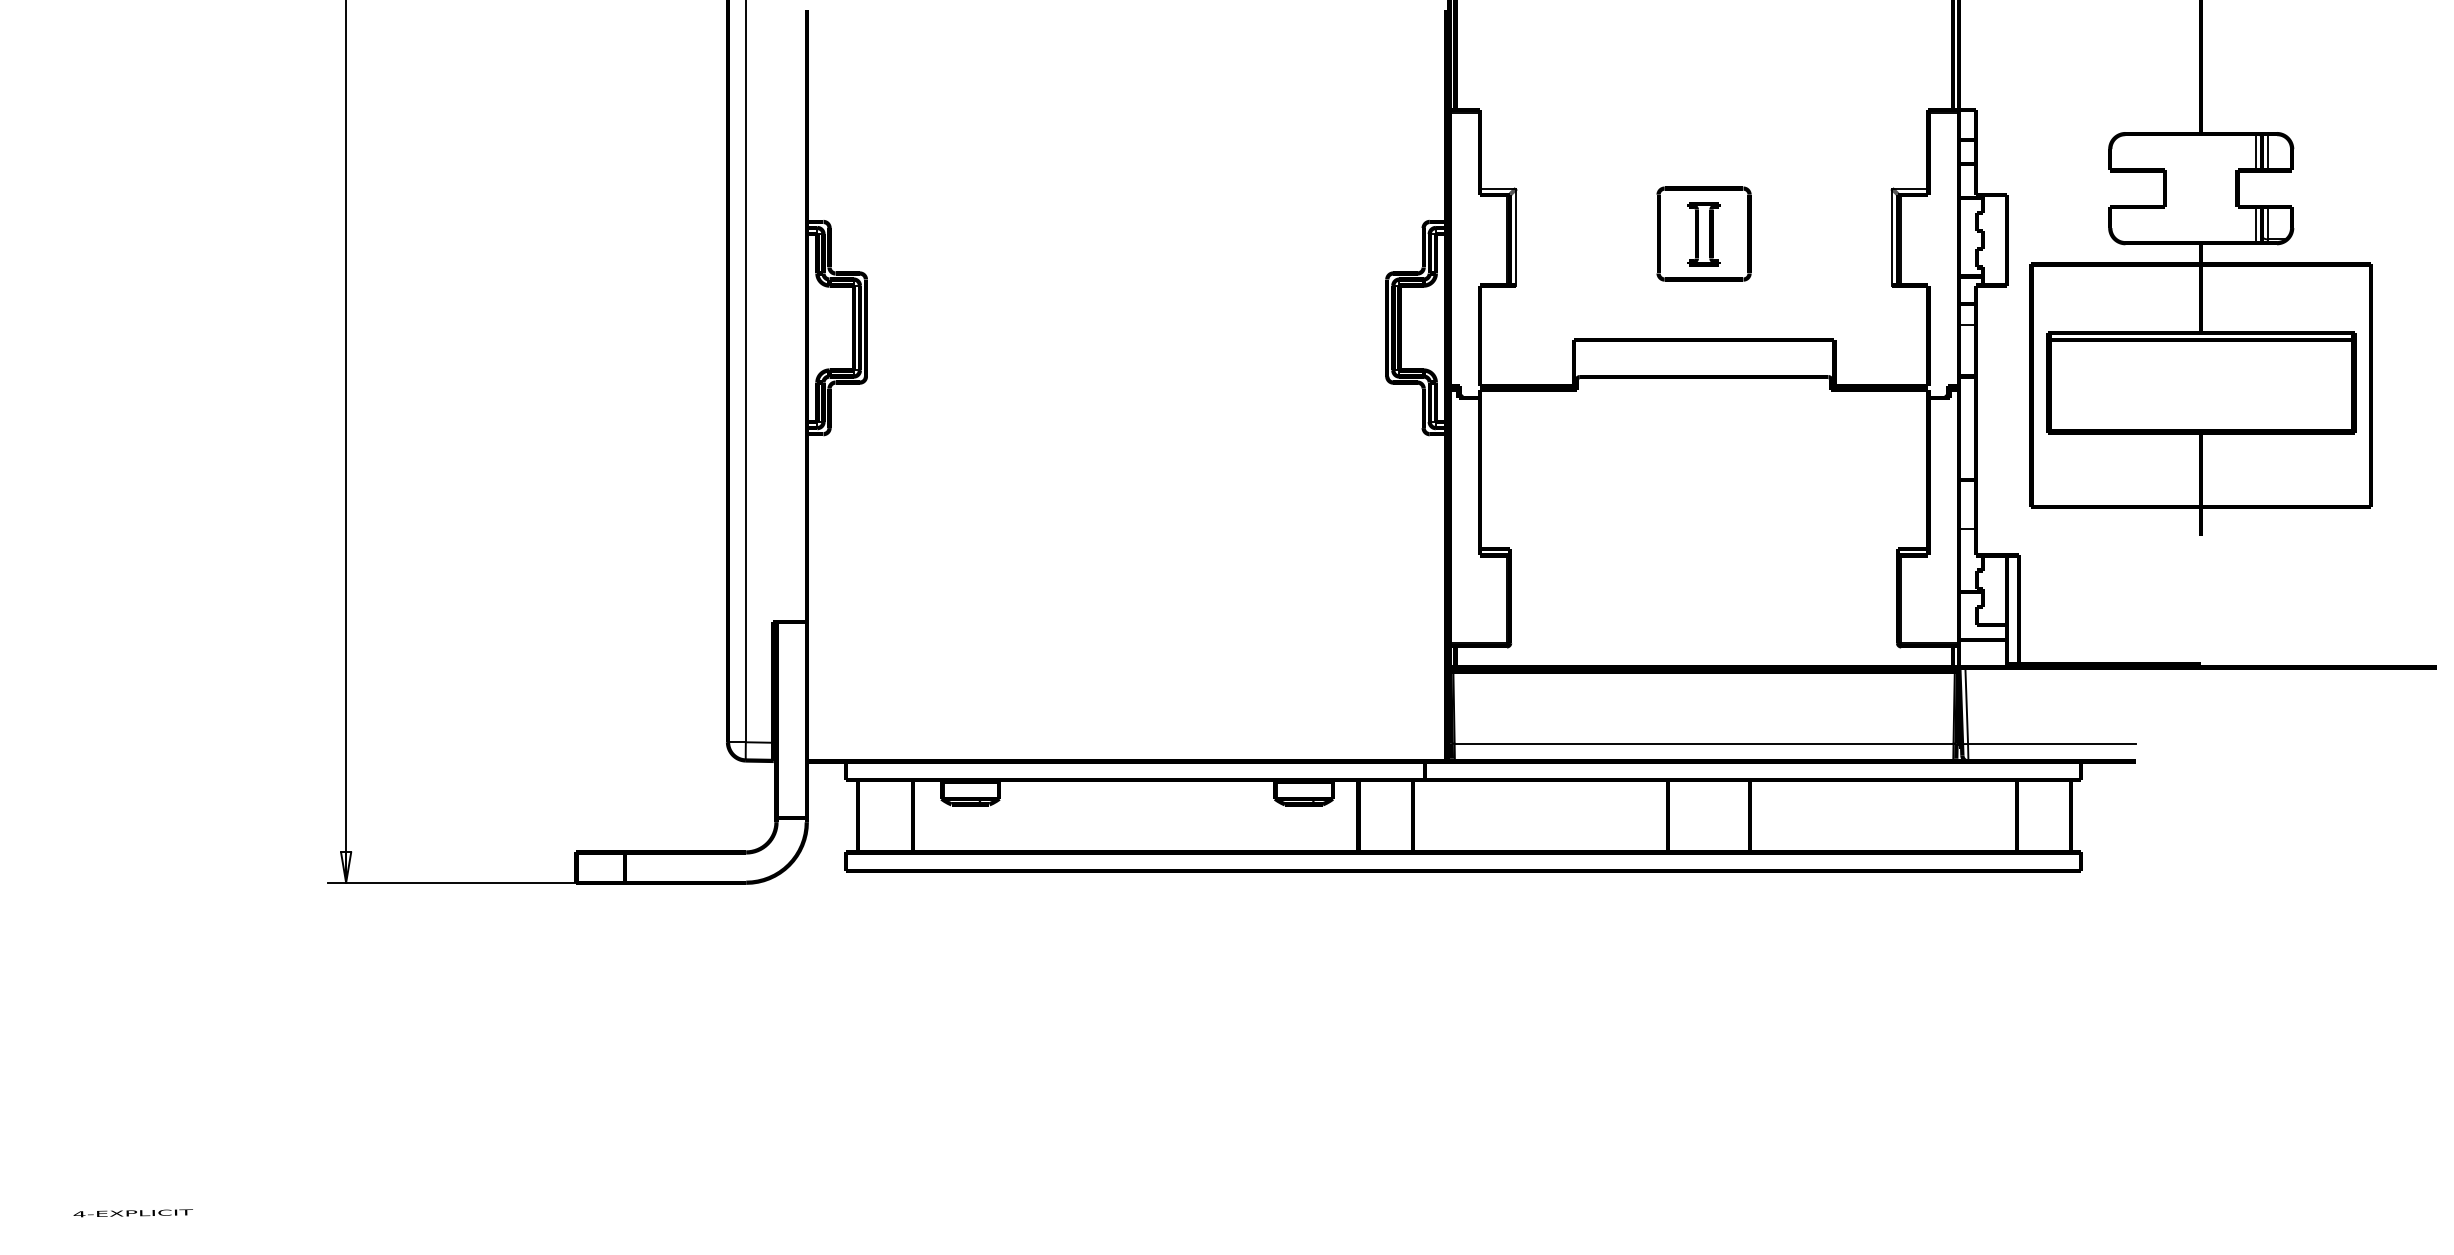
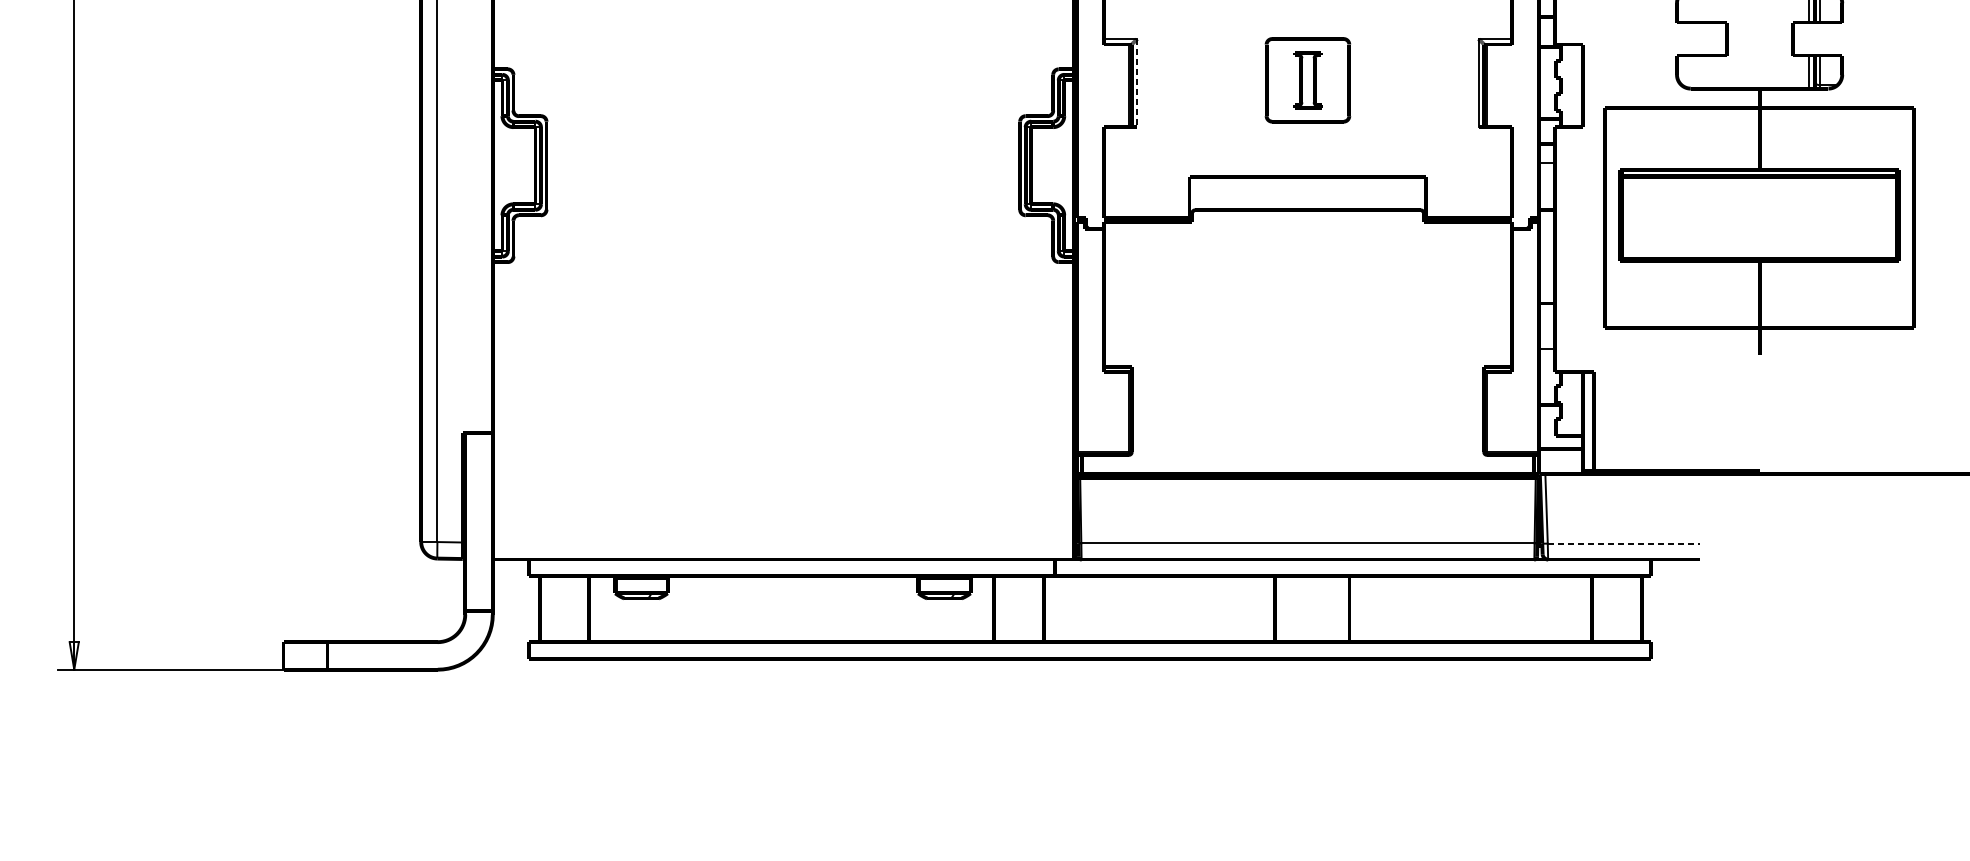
line: (1516, 237) -> (1137, 83), solid -> dashed
line: (2051, 743) -> (1623, 543), solid -> dashed

